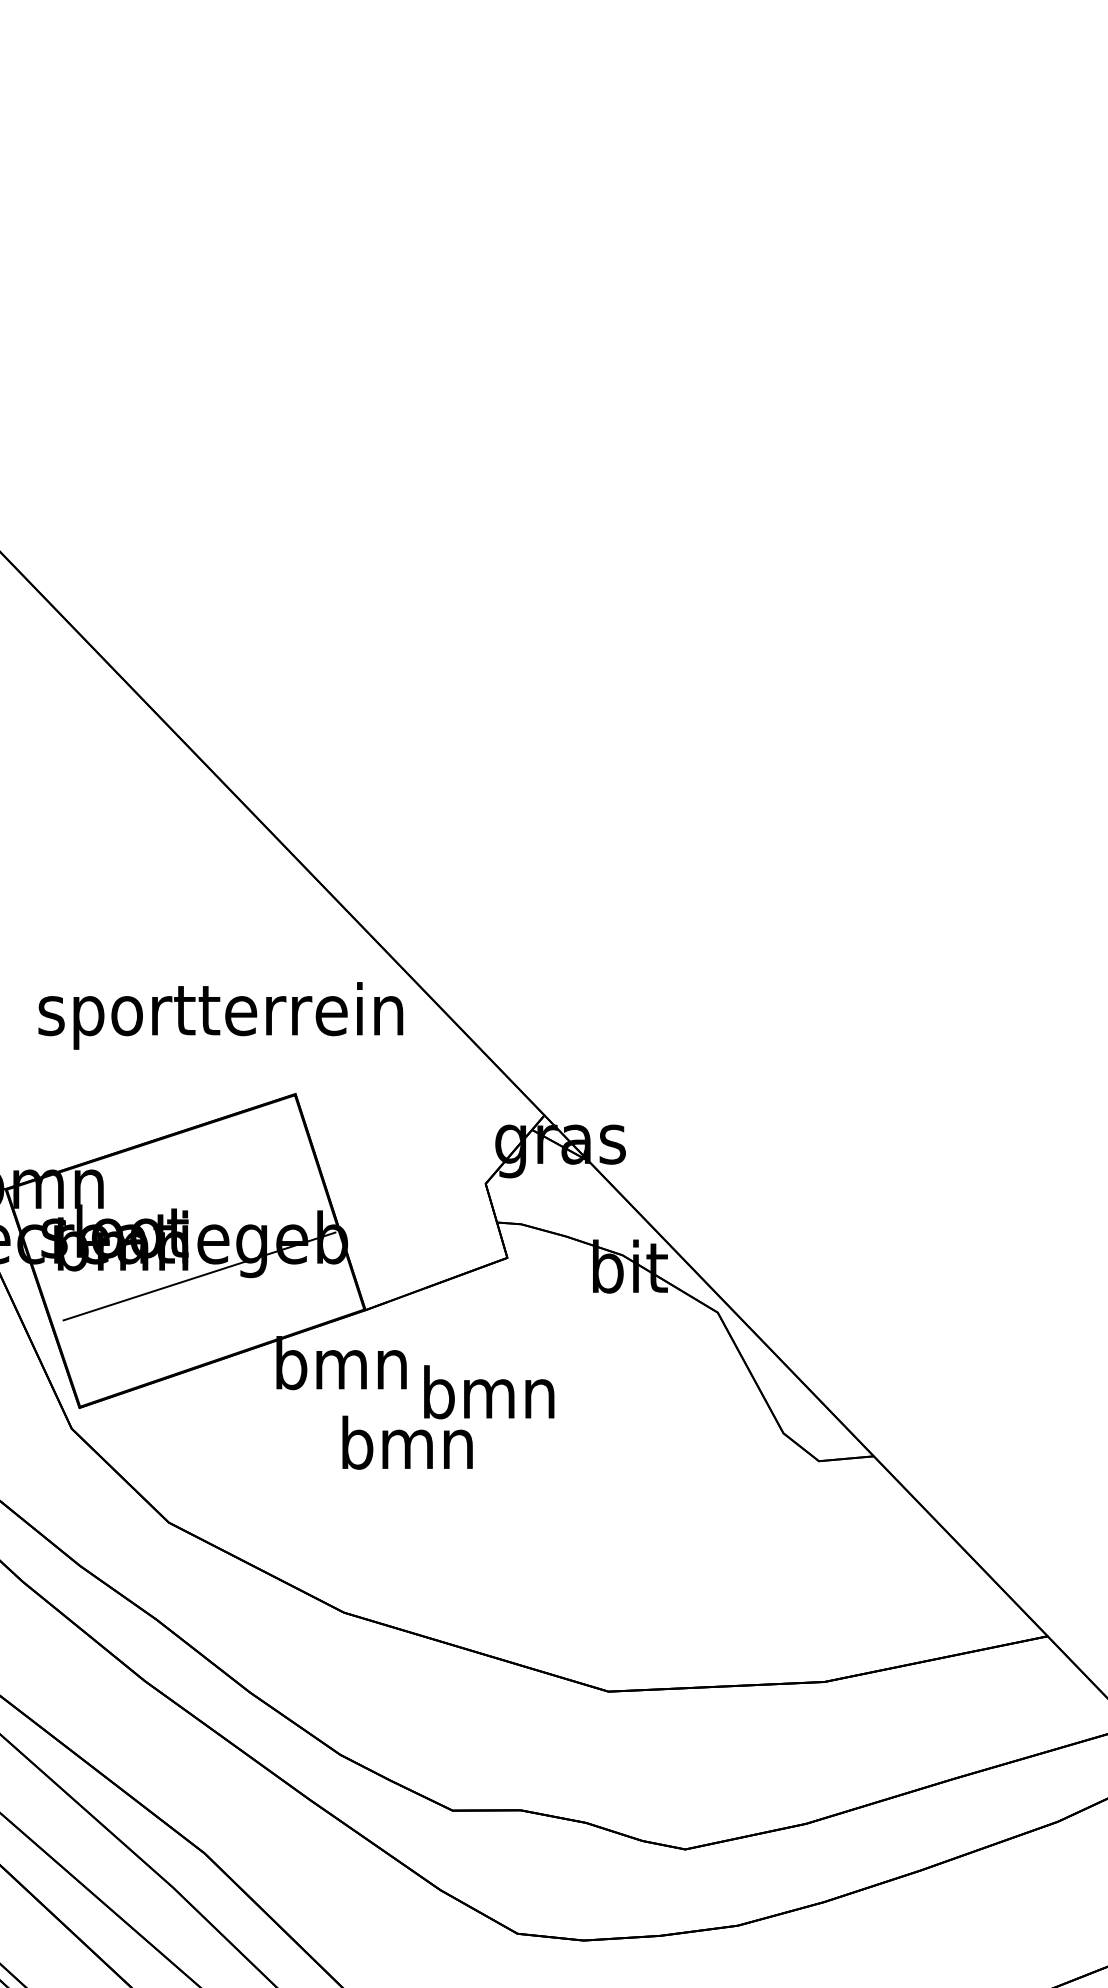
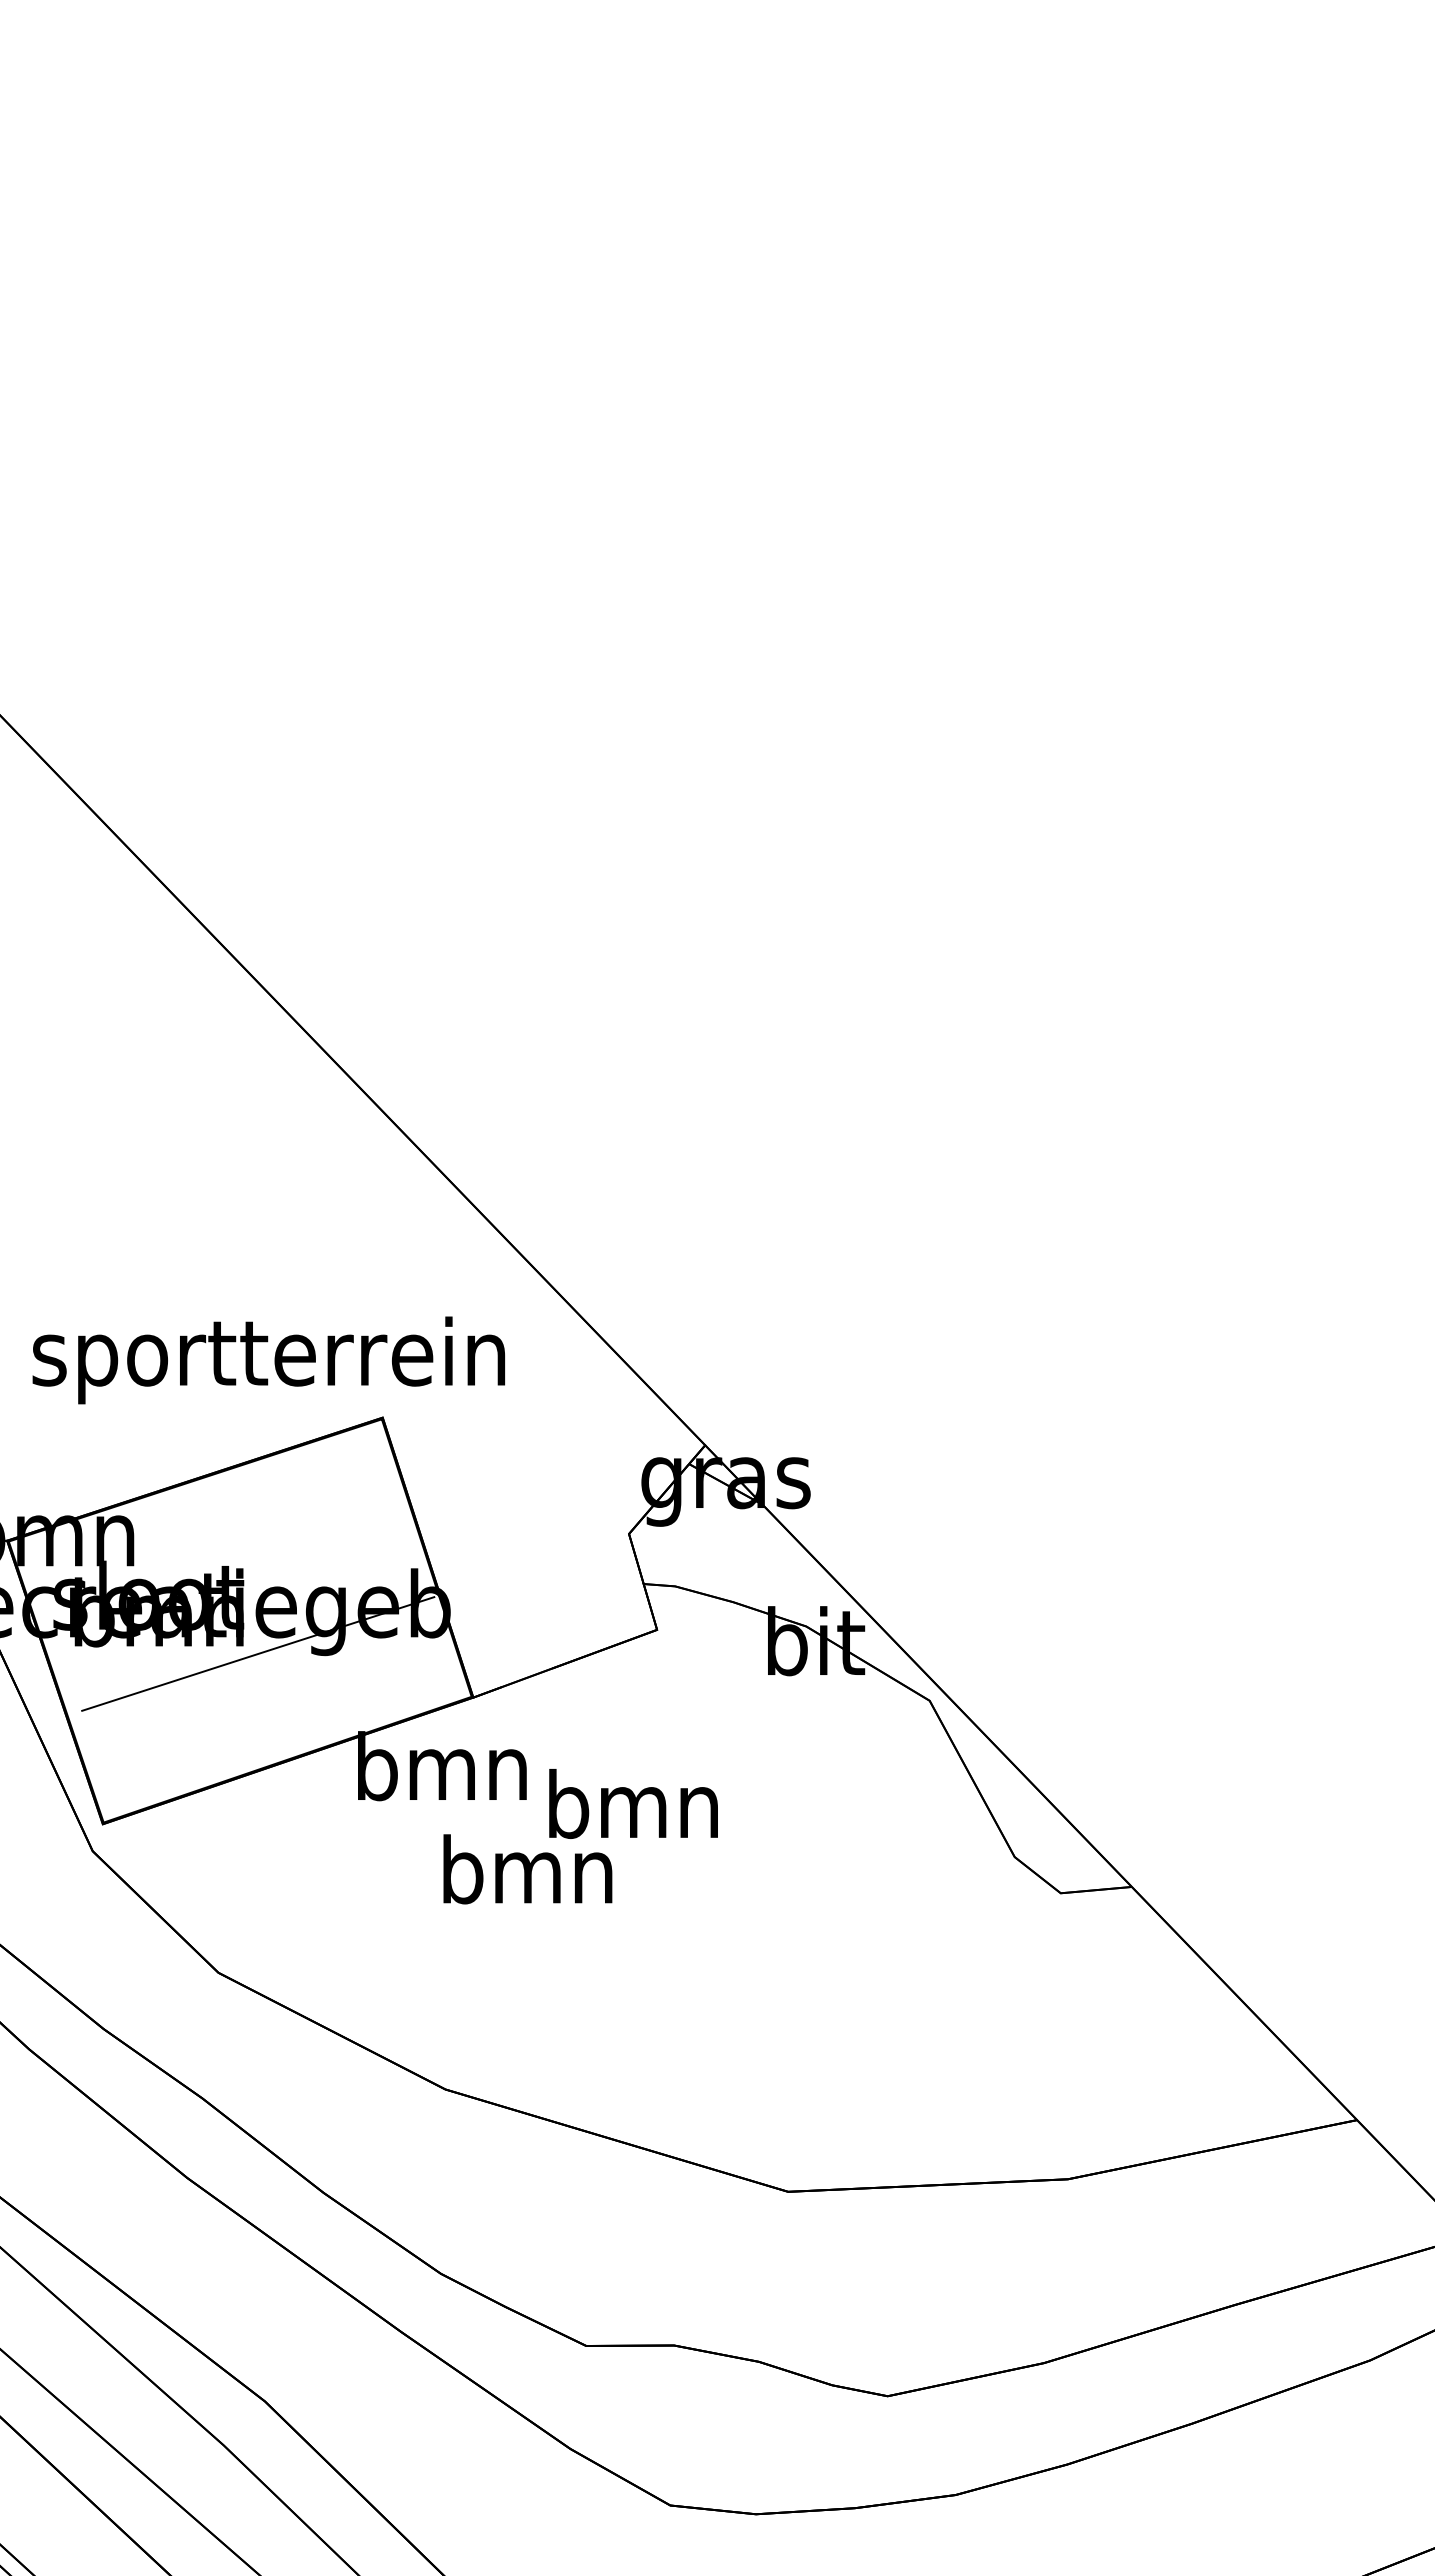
text: (220, 1015) -> (268, 1360), moved

